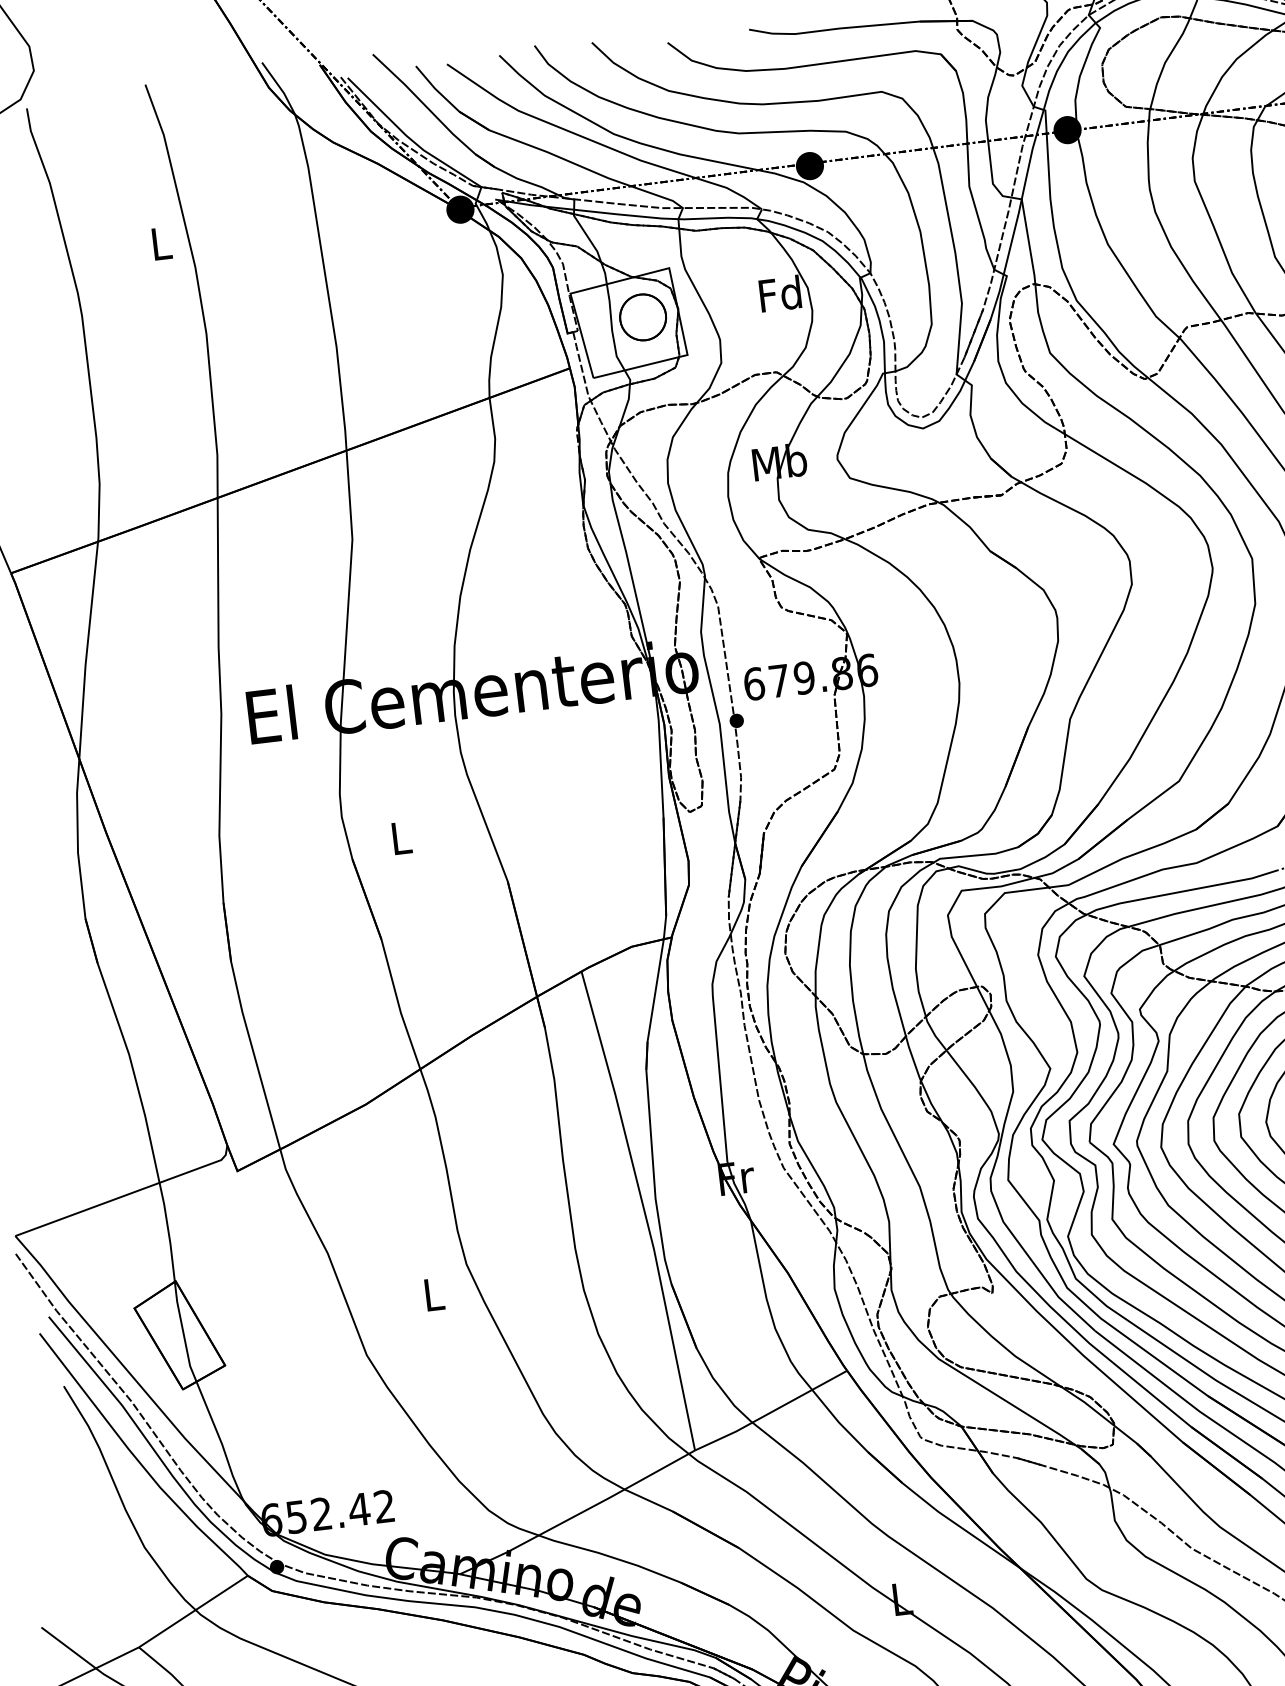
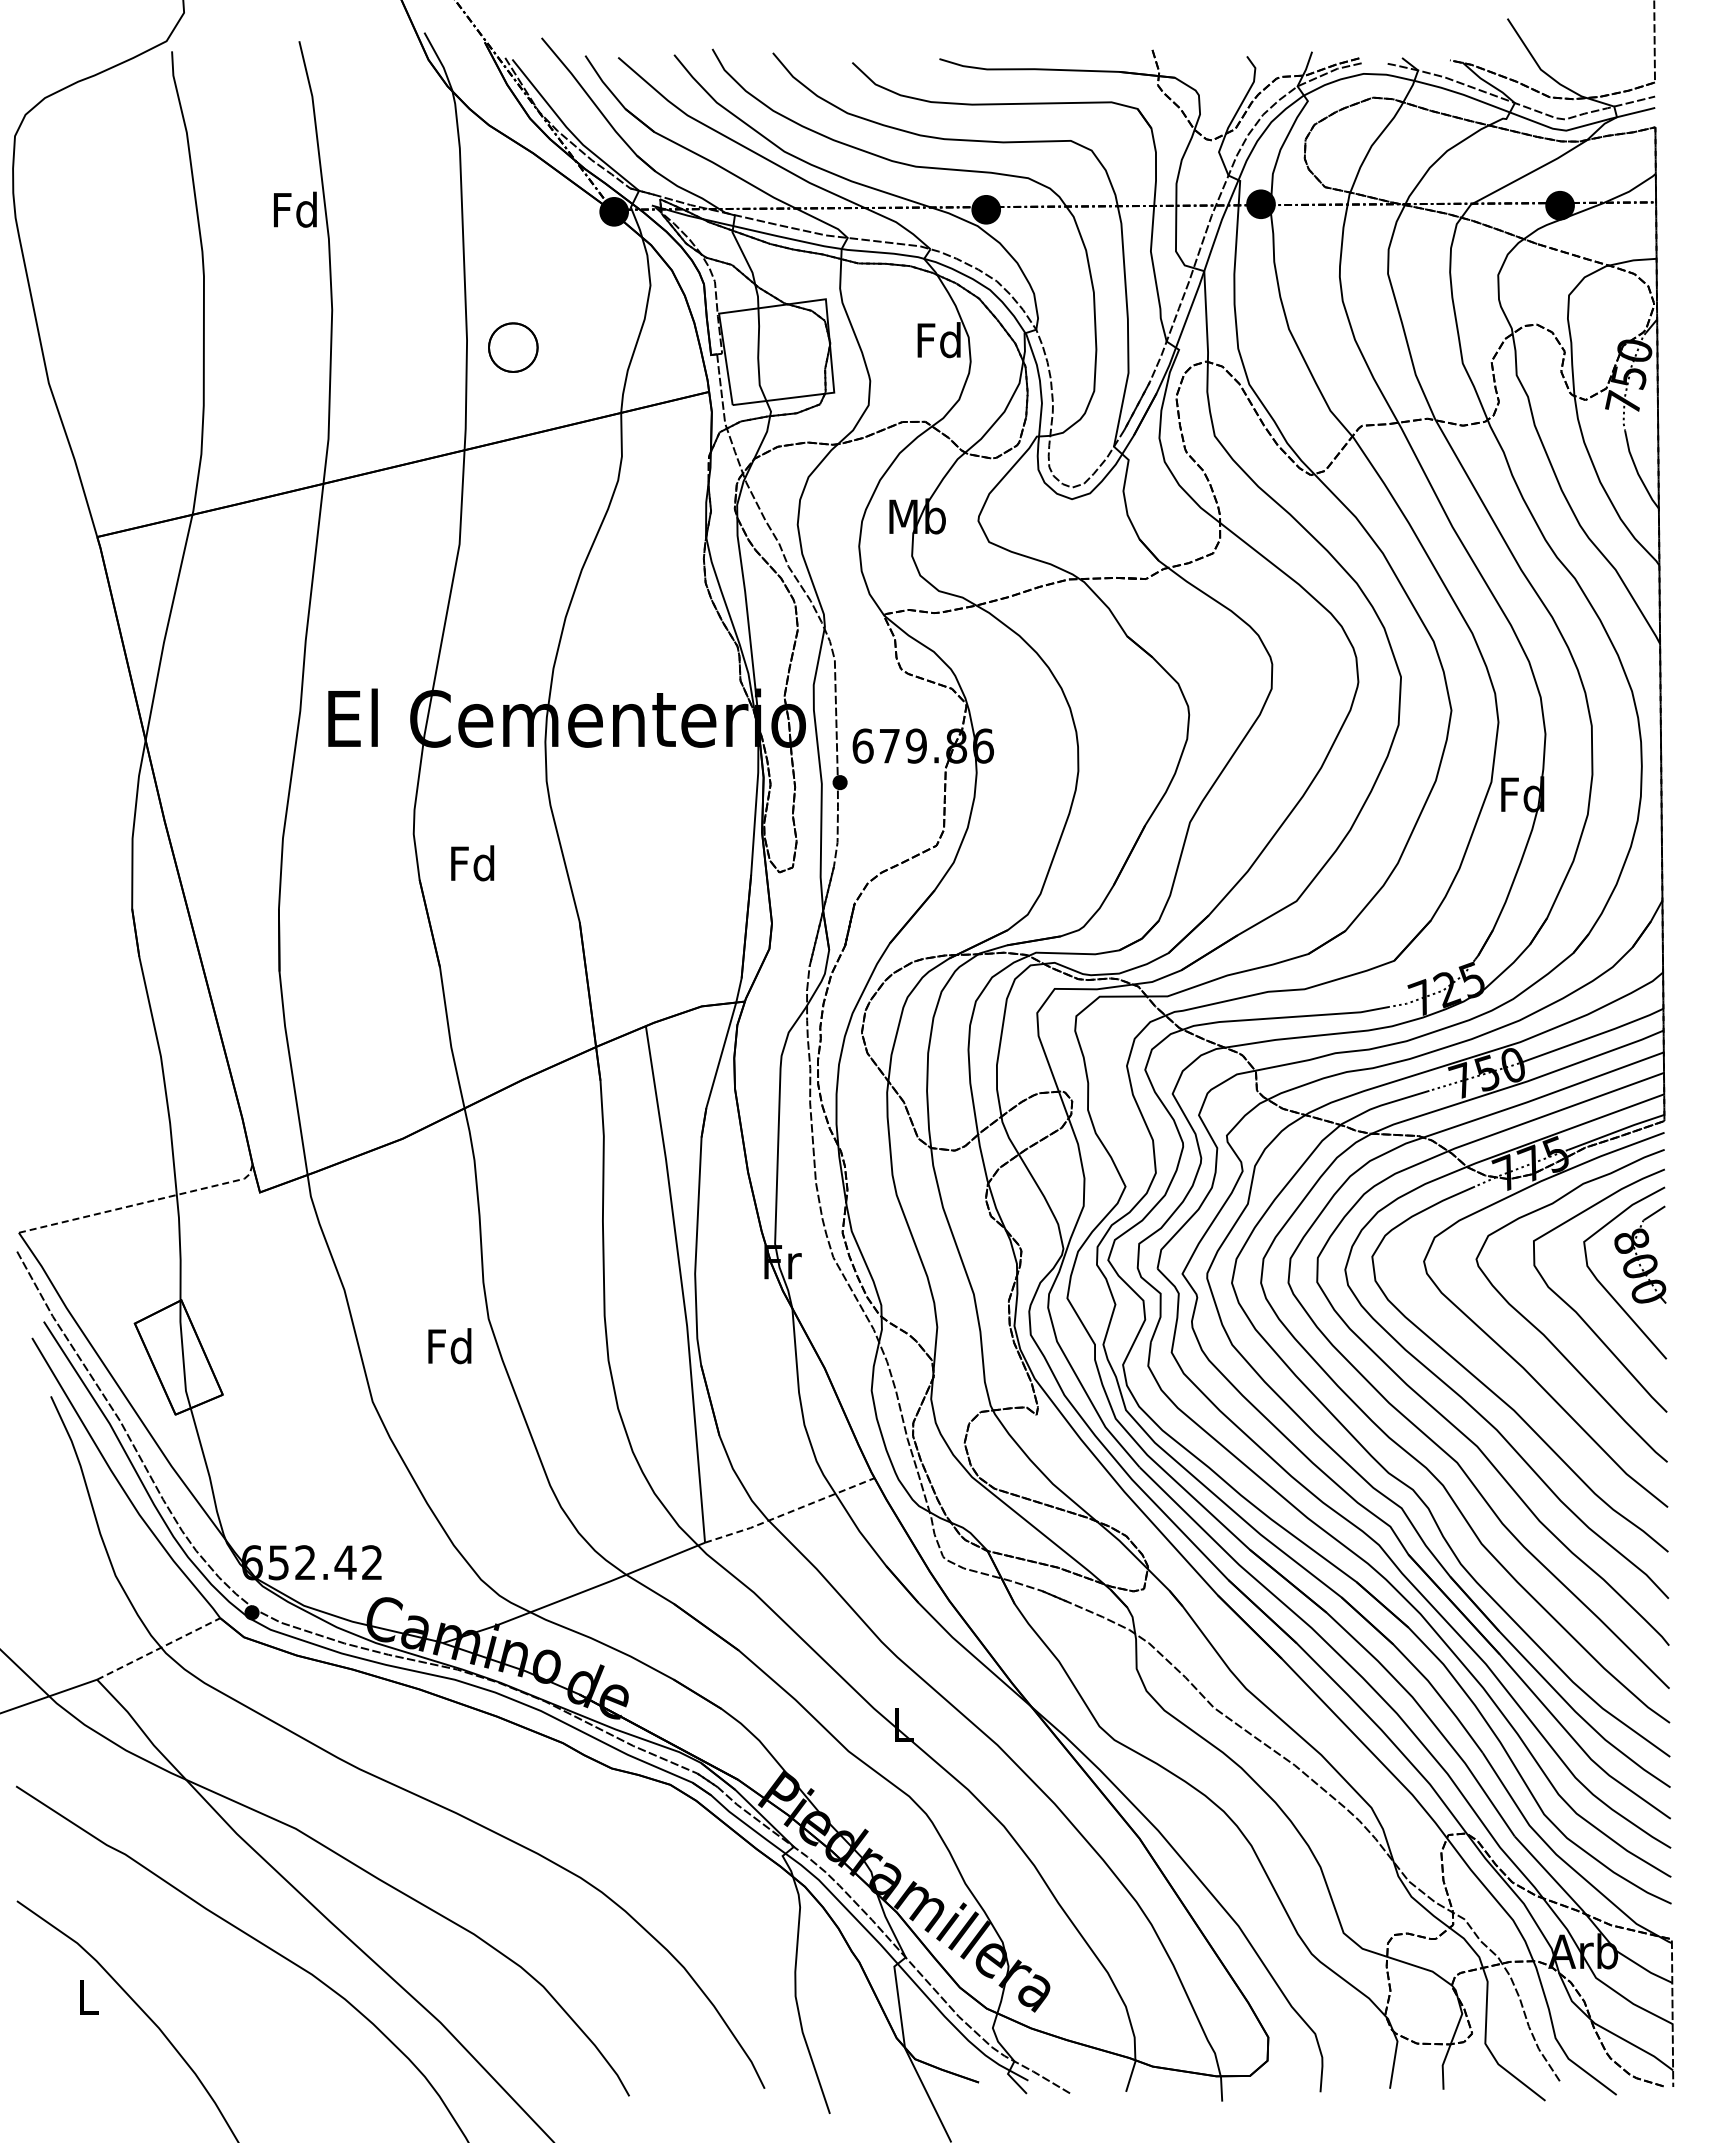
text: (160, 243) -> (295, 209), L -> Fd
part: (643, 317) -> (513, 347), moved
text: (400, 838) -> (472, 863), L -> Fd
line: (127, 1194) -> (141, 1203), solid -> dashed
text: (432, 1294) -> (449, 1346), L -> Fd
line: (771, 1411) -> (790, 1511), solid -> dashed
line: (193, 1611) -> (158, 1648), solid -> dashed

